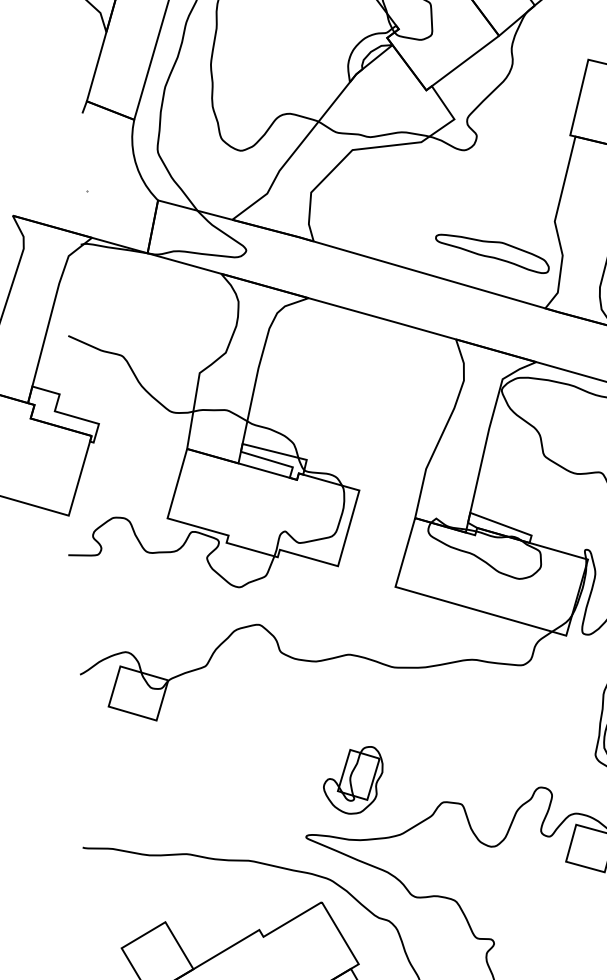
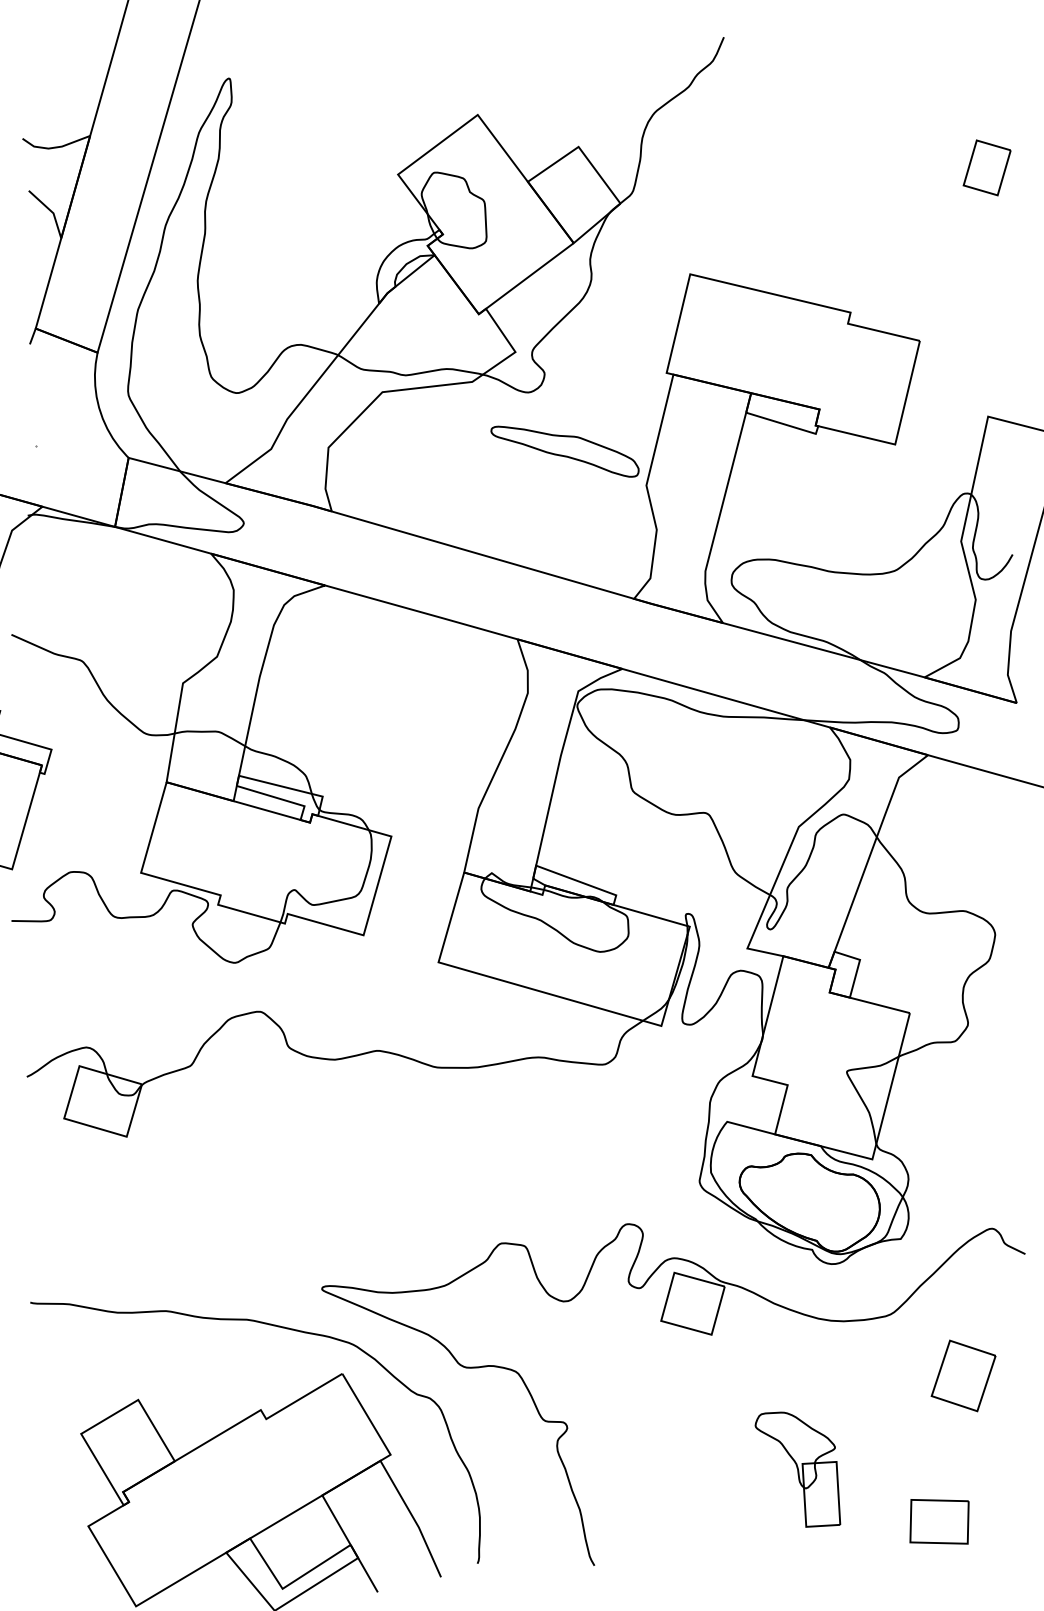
part: (492, 253) -> (564, 451), moved
part: (353, 780) -> (383, 1214), removed

